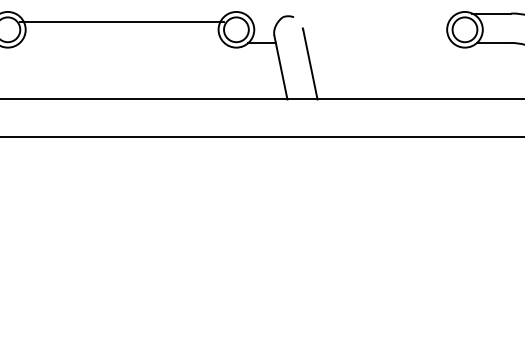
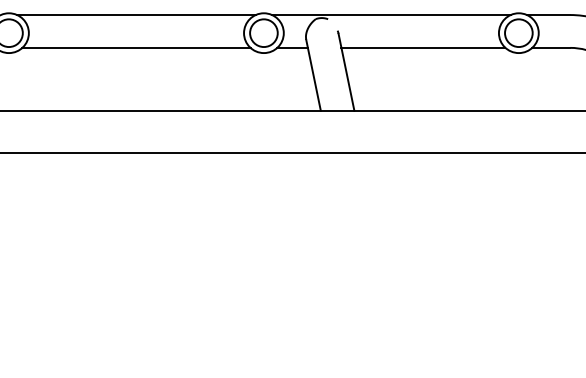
line: (122, 13) -> (136, 14), added
line: (350, 13) -> (391, 14), added
line: (121, 21) -> (135, 47), moved
line: (378, 42) -> (422, 47), added

